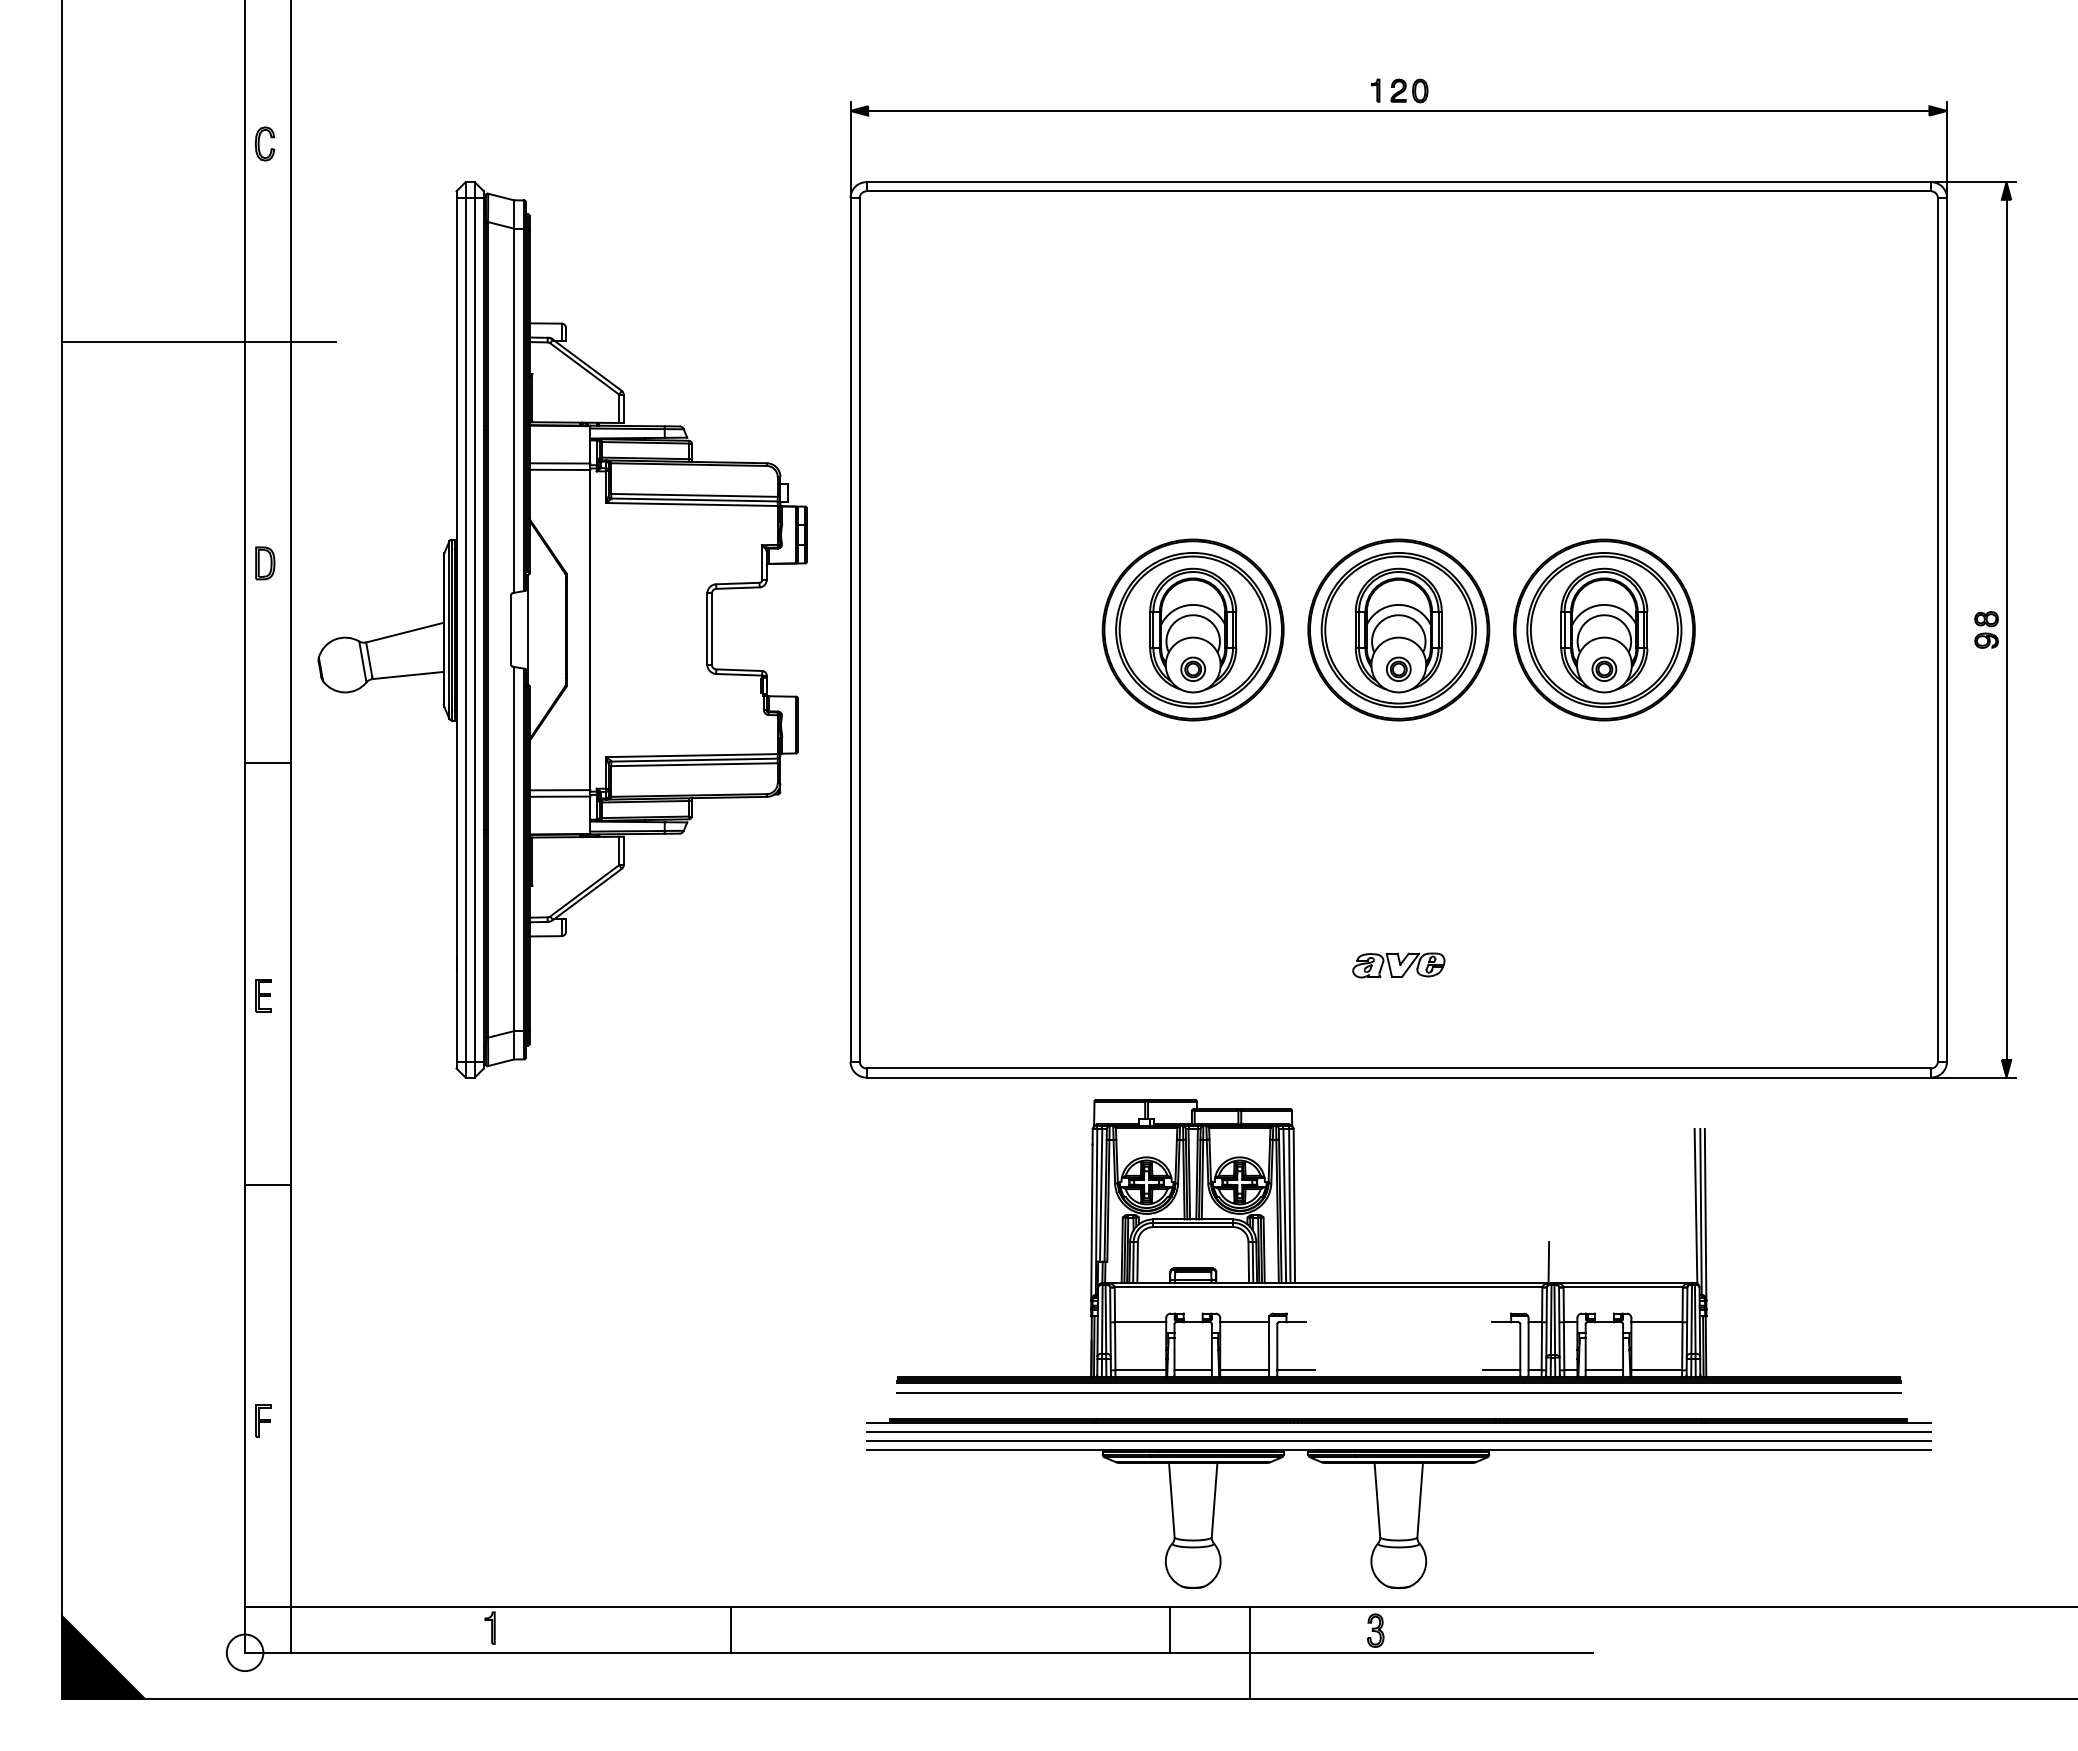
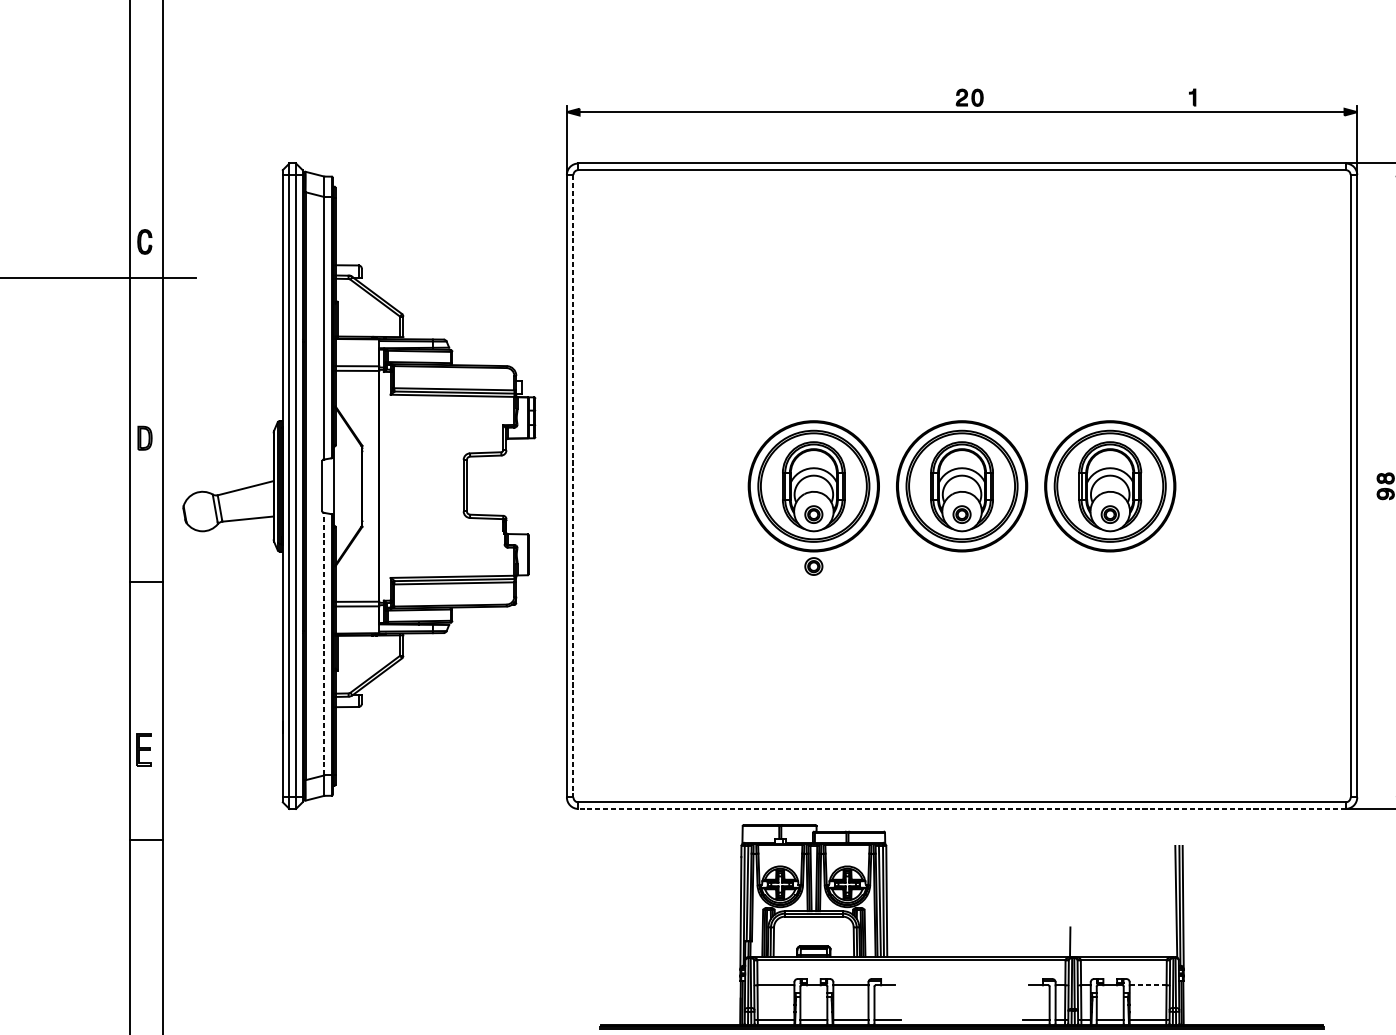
part: (1375, 90) -> (1192, 97), moved
part: (265, 143) -> (145, 241), moved
line: (859, 629) -> (573, 485), solid -> dashed
part: (1192, 740) -> (813, 565), added
line: (514, 848) -> (324, 643), solid -> dashed
part: (1398, 965) -> (961, 728), removed
part: (263, 995) -> (143, 749), size x1.4
line: (1398, 1077) -> (961, 808), solid -> dashed
line: (267, 1185) -> (146, 840), moved
line: (1656, 1322) -> (1147, 985), solid -> dashed

